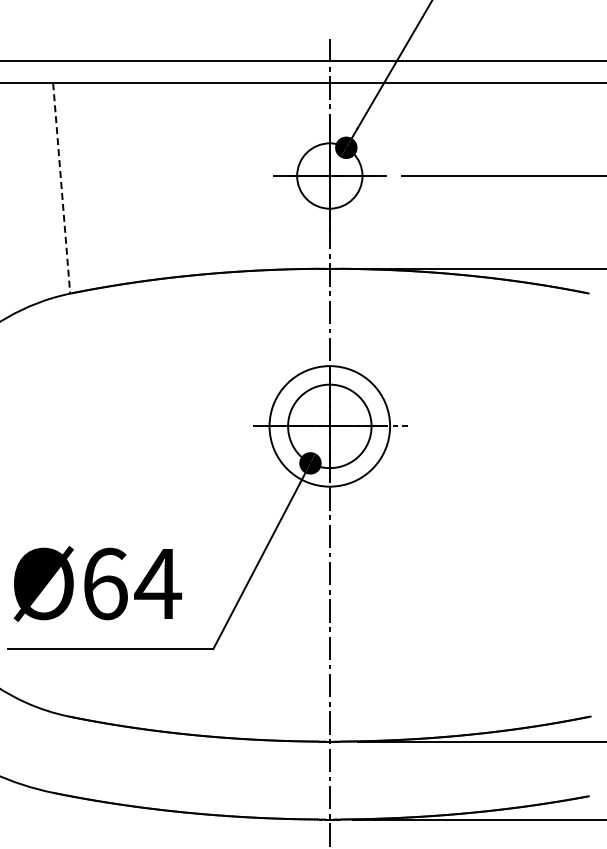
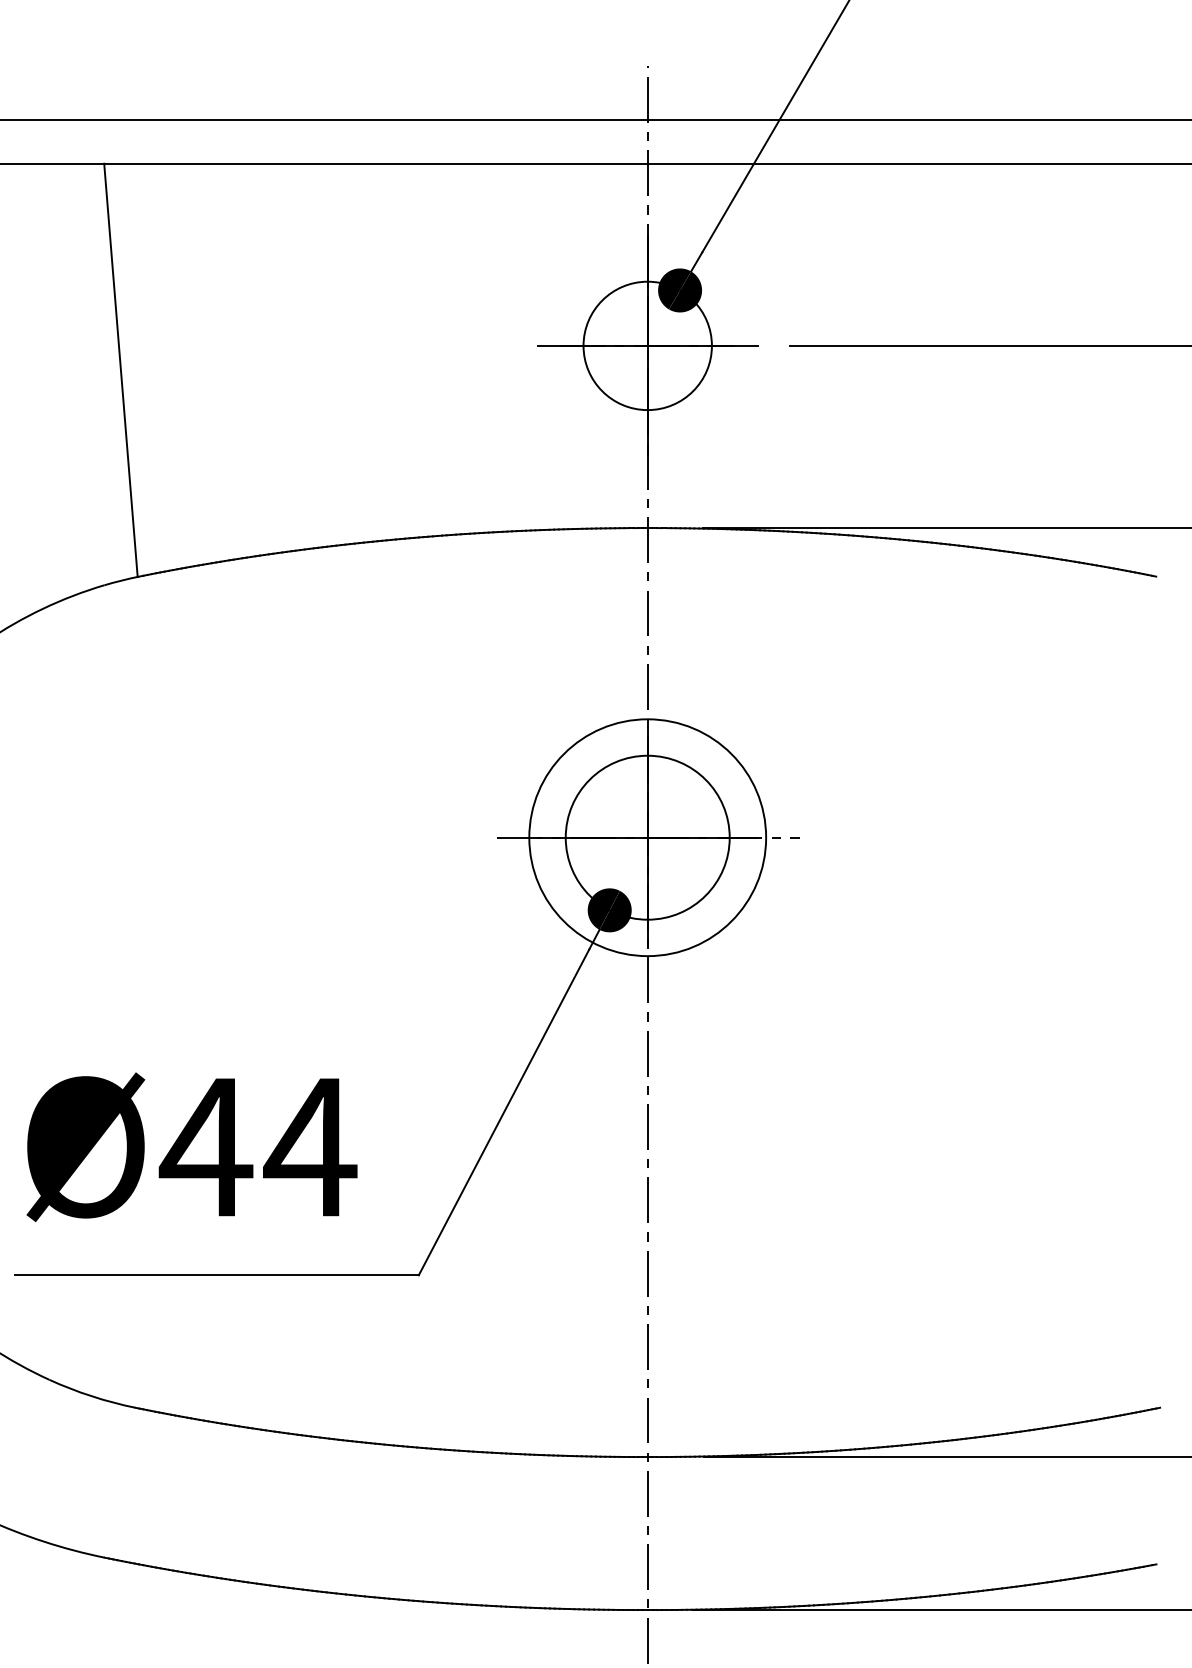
line: (61, 188) -> (120, 370), dashed -> solid
text: (105, 583) -> (207, 1146), Ø64 -> Ø44

